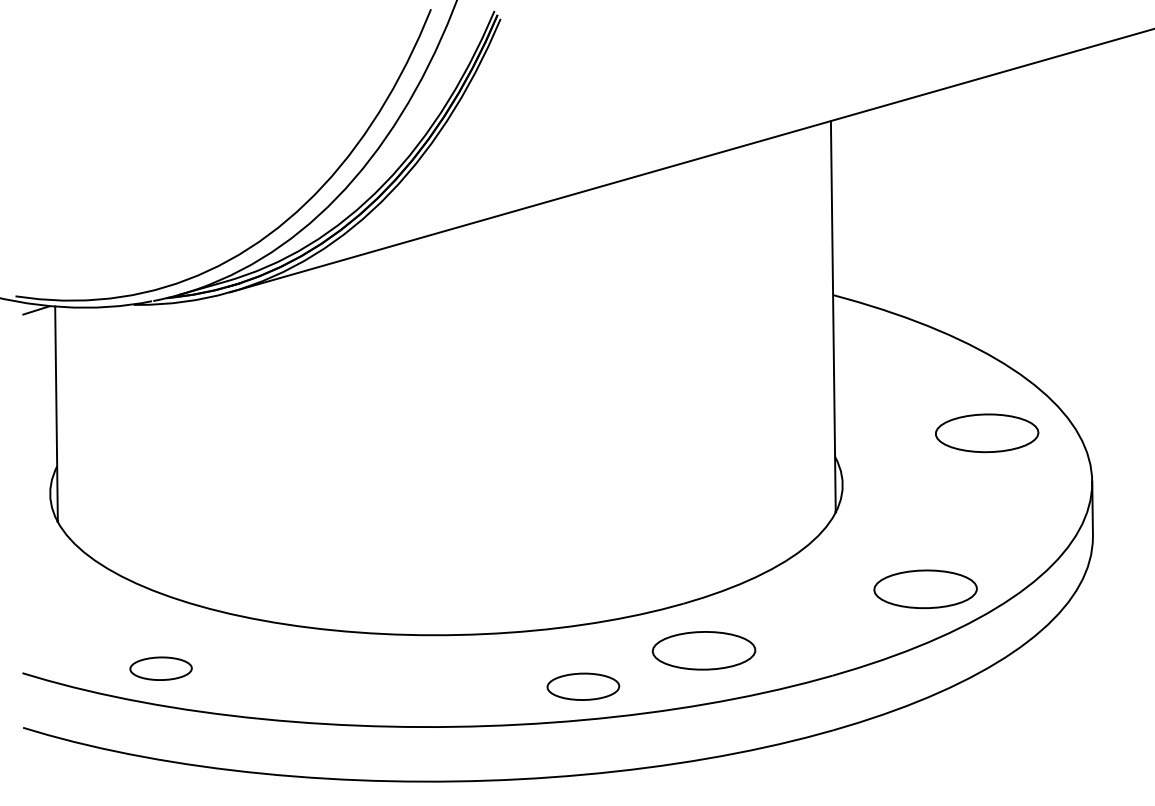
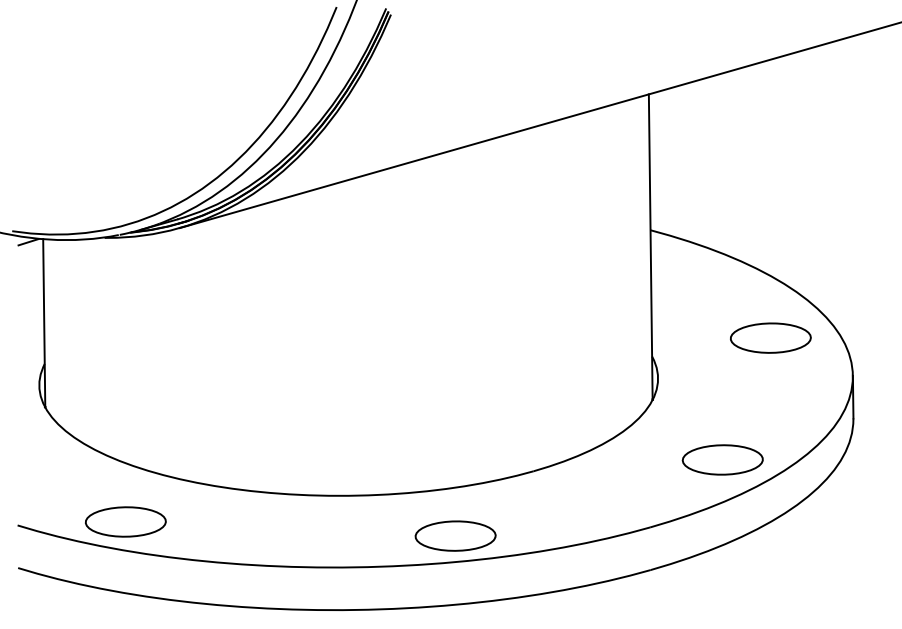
part: (703, 650) -> (549, 507), removed
part: (160, 668) -> (125, 521), size x1.67
part: (583, 686) -> (455, 535), size x1.43

